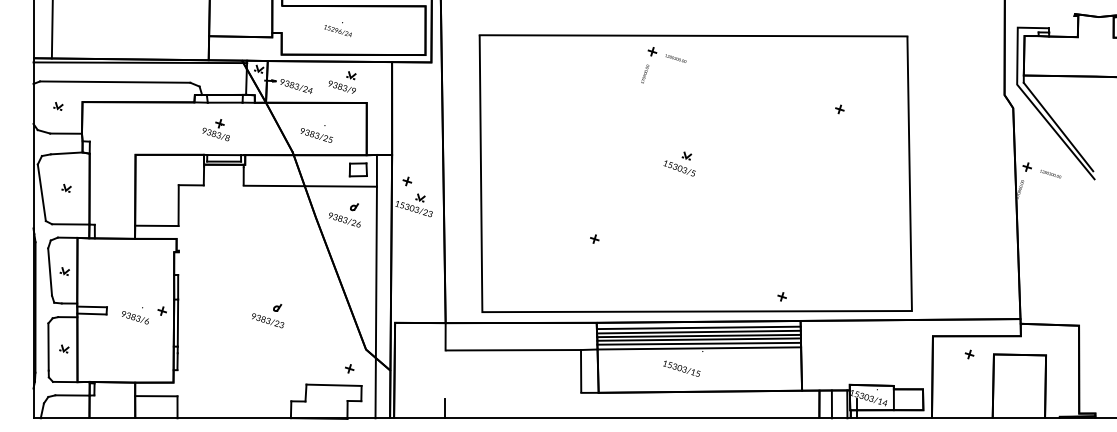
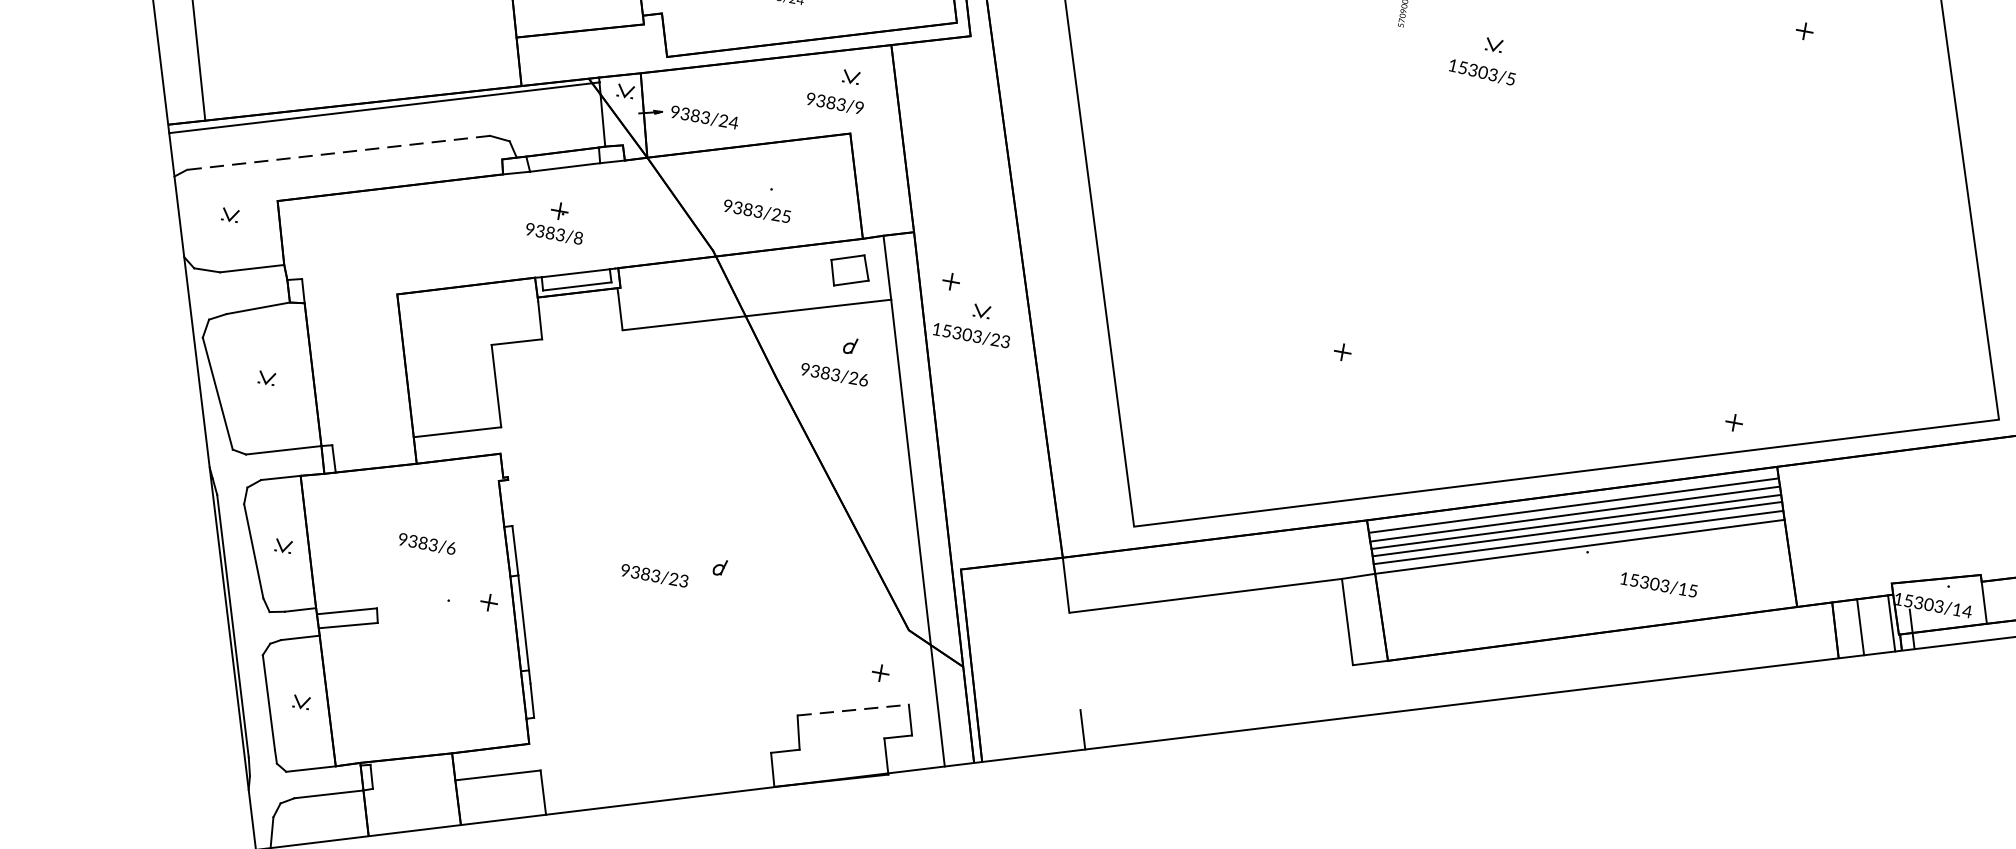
line: (114, 82) -> (337, 153), solid -> dashed
part: (342, 82) -> (834, 93), moved
part: (679, 163) -> (1480, 62), moved
text: (135, 317) -> (427, 543), moved
text: (268, 320) -> (655, 575), moved
text: (681, 368) -> (1658, 584), moved
line: (334, 385) -> (854, 710), solid -> dashed

